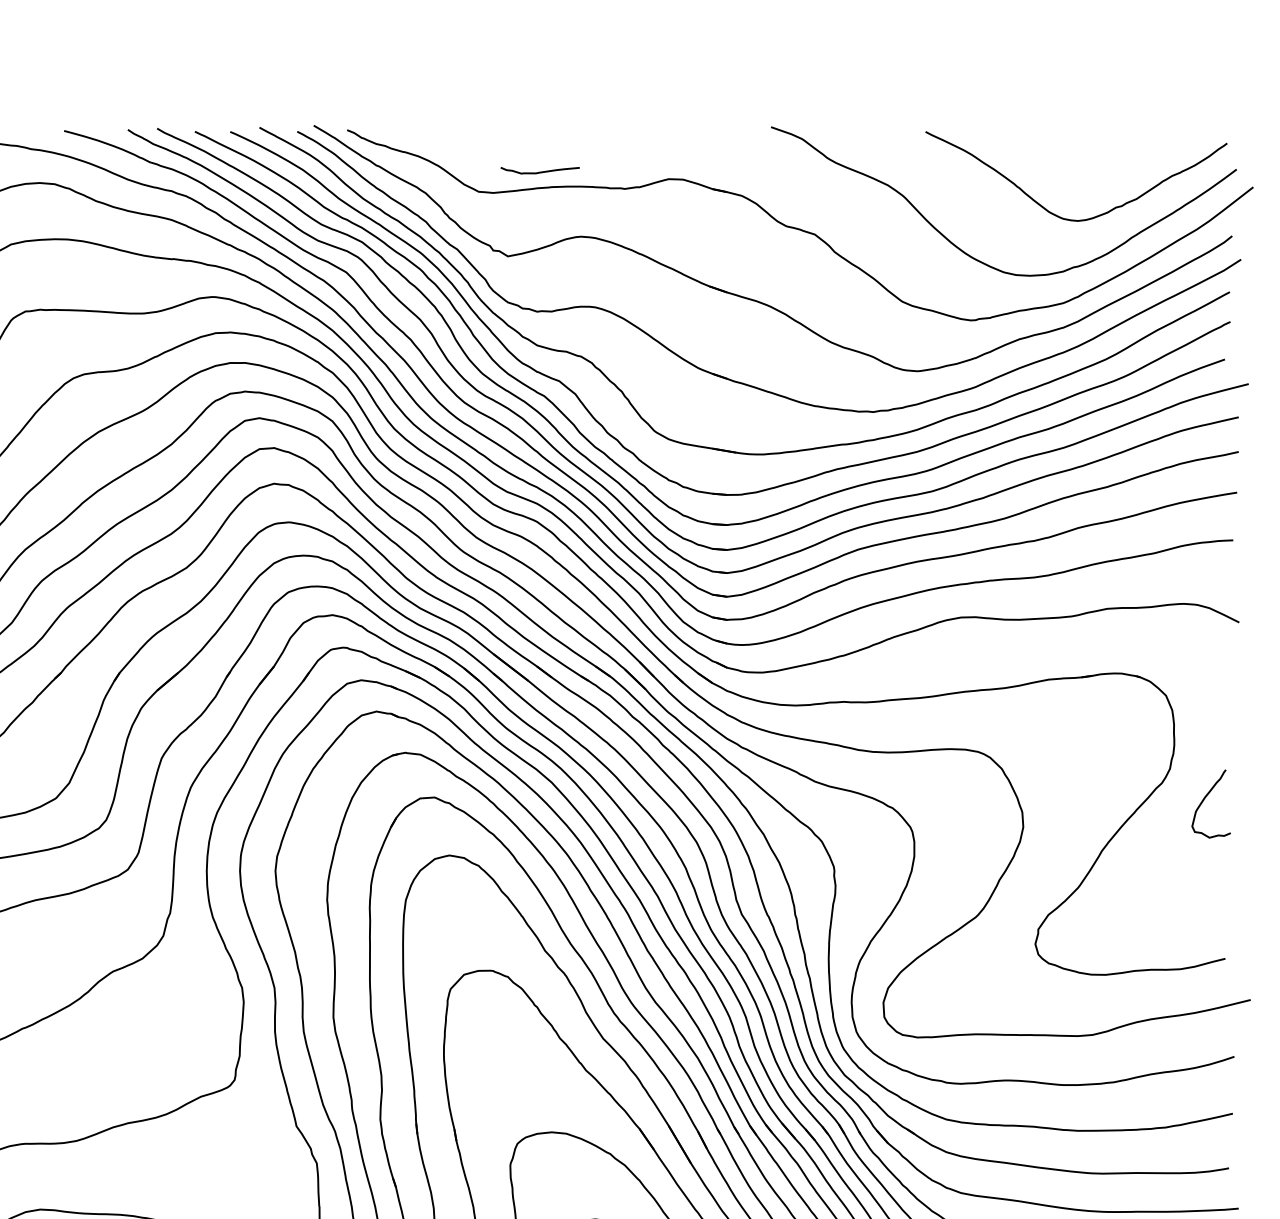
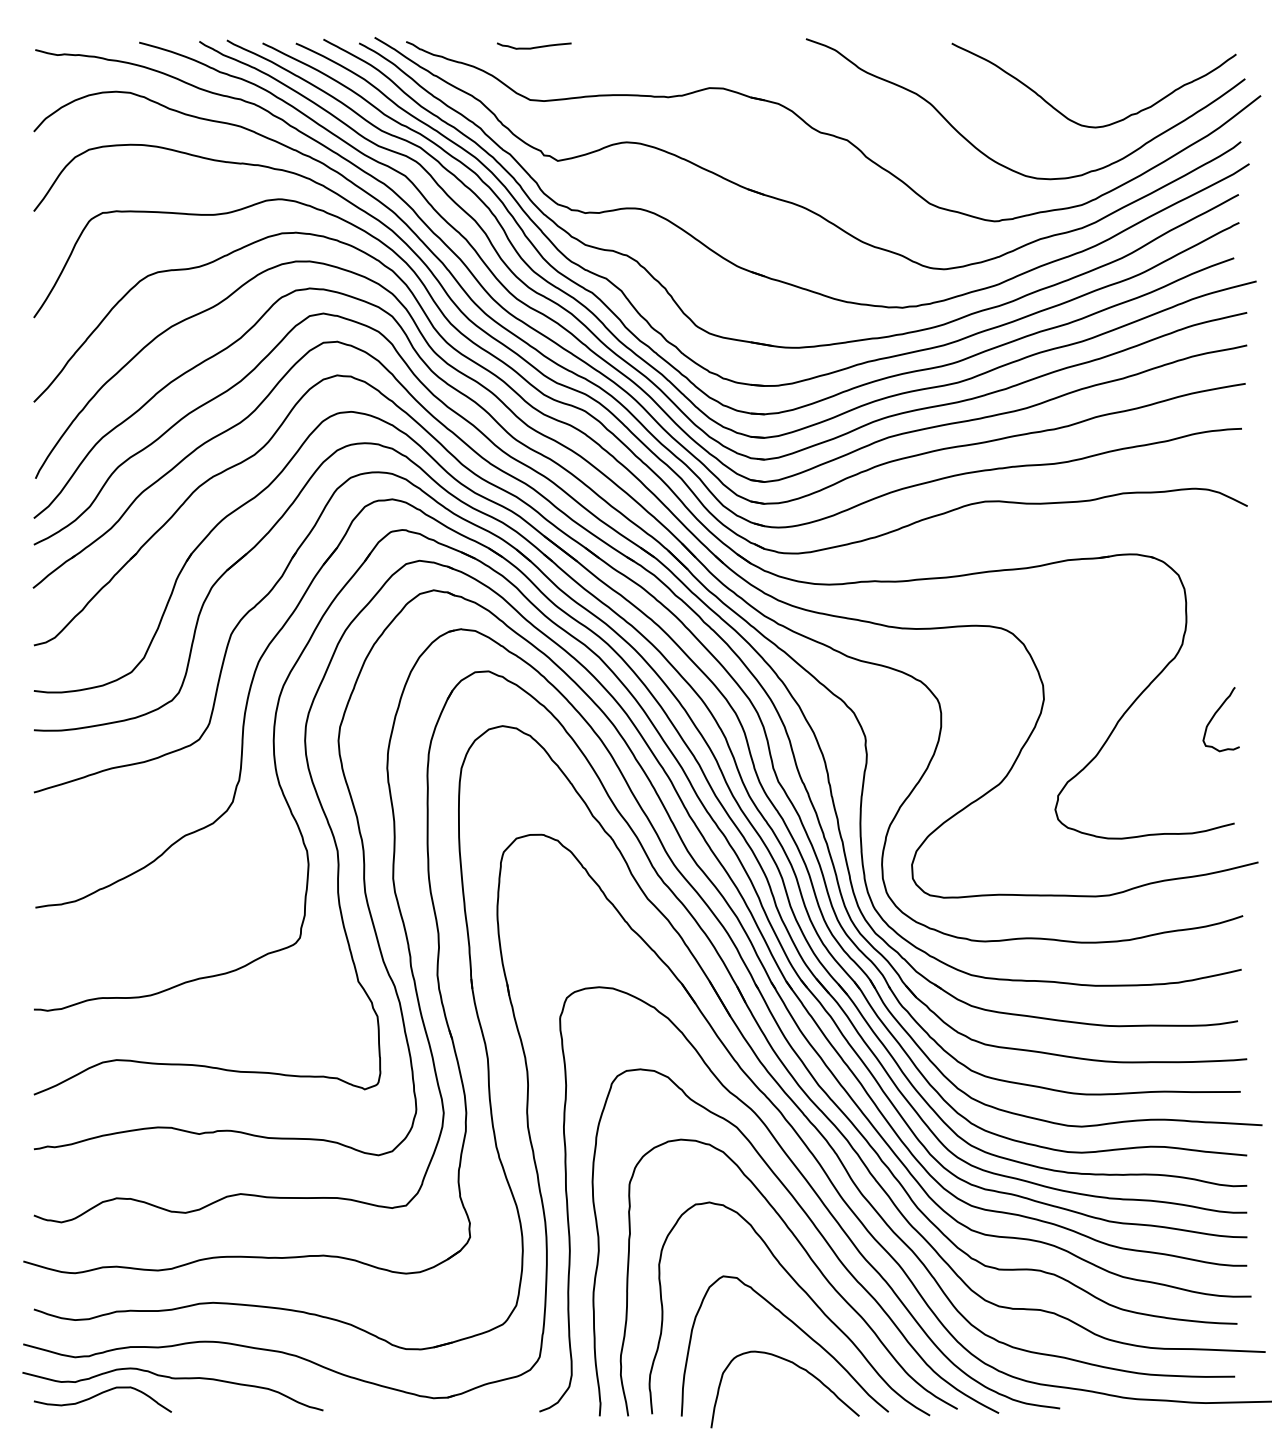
curve: (540, 171) -> (534, 46), moved
curve: (1205, 799) -> (1215, 715), moved

